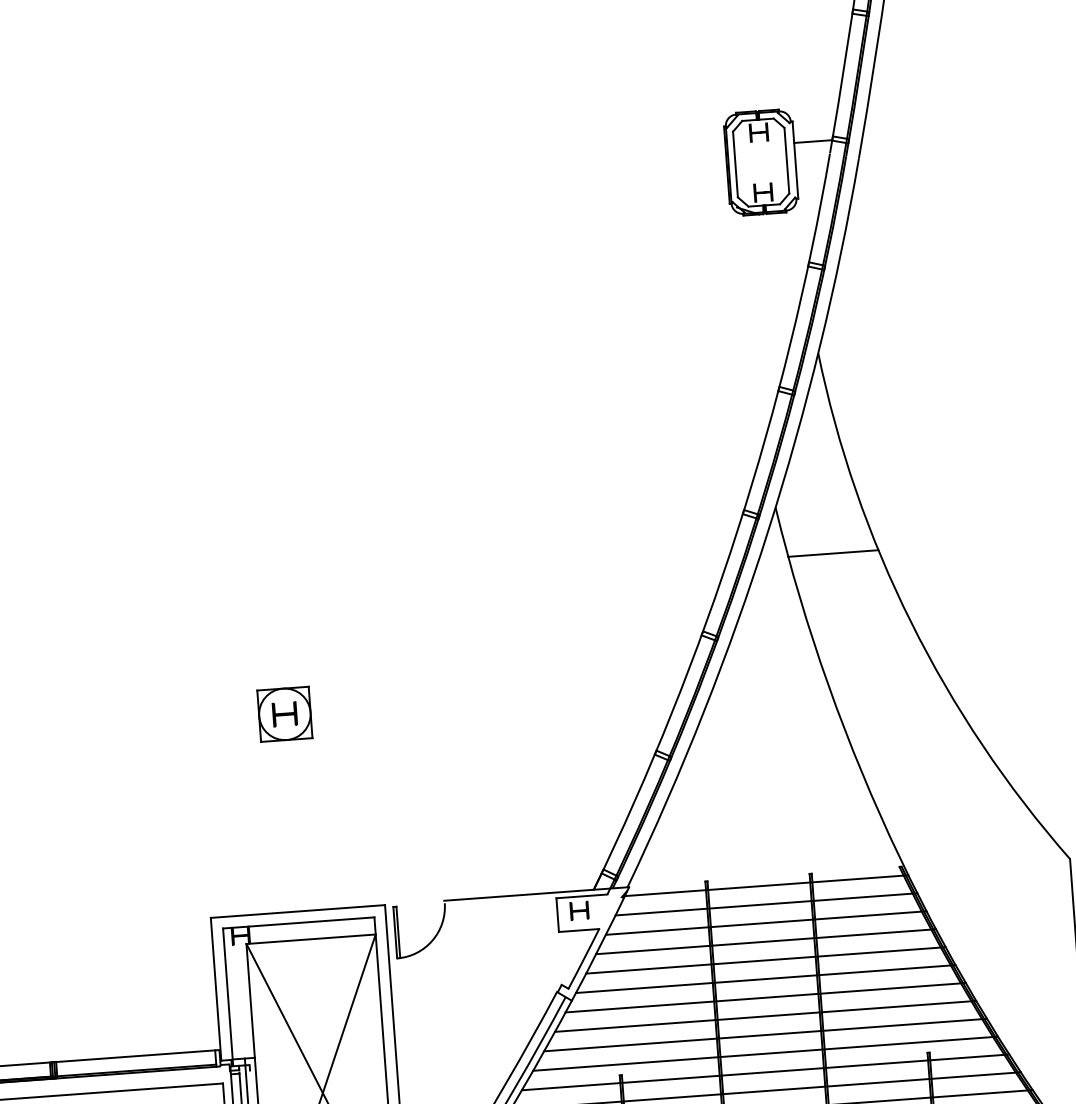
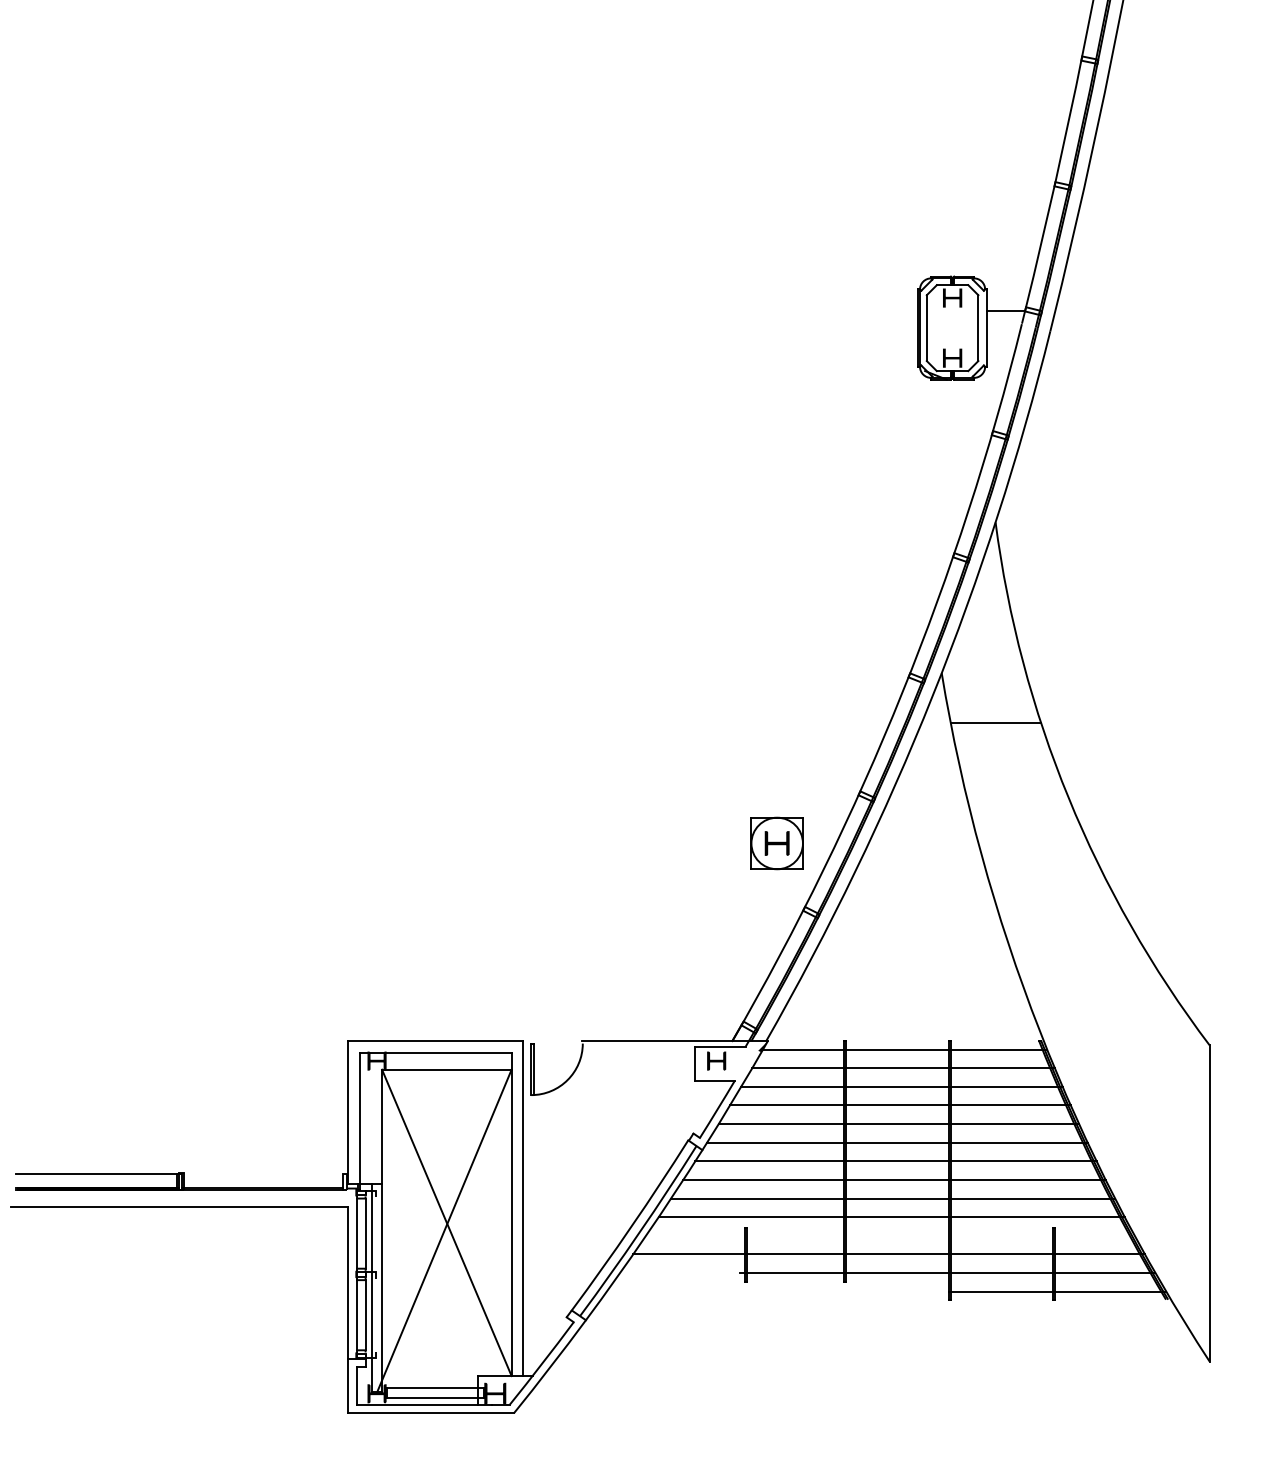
part: (284, 714) -> (776, 843), moved
line: (134, 1056) -> (262, 1173), removed
line: (765, 1072) -> (890, 1235), removed

